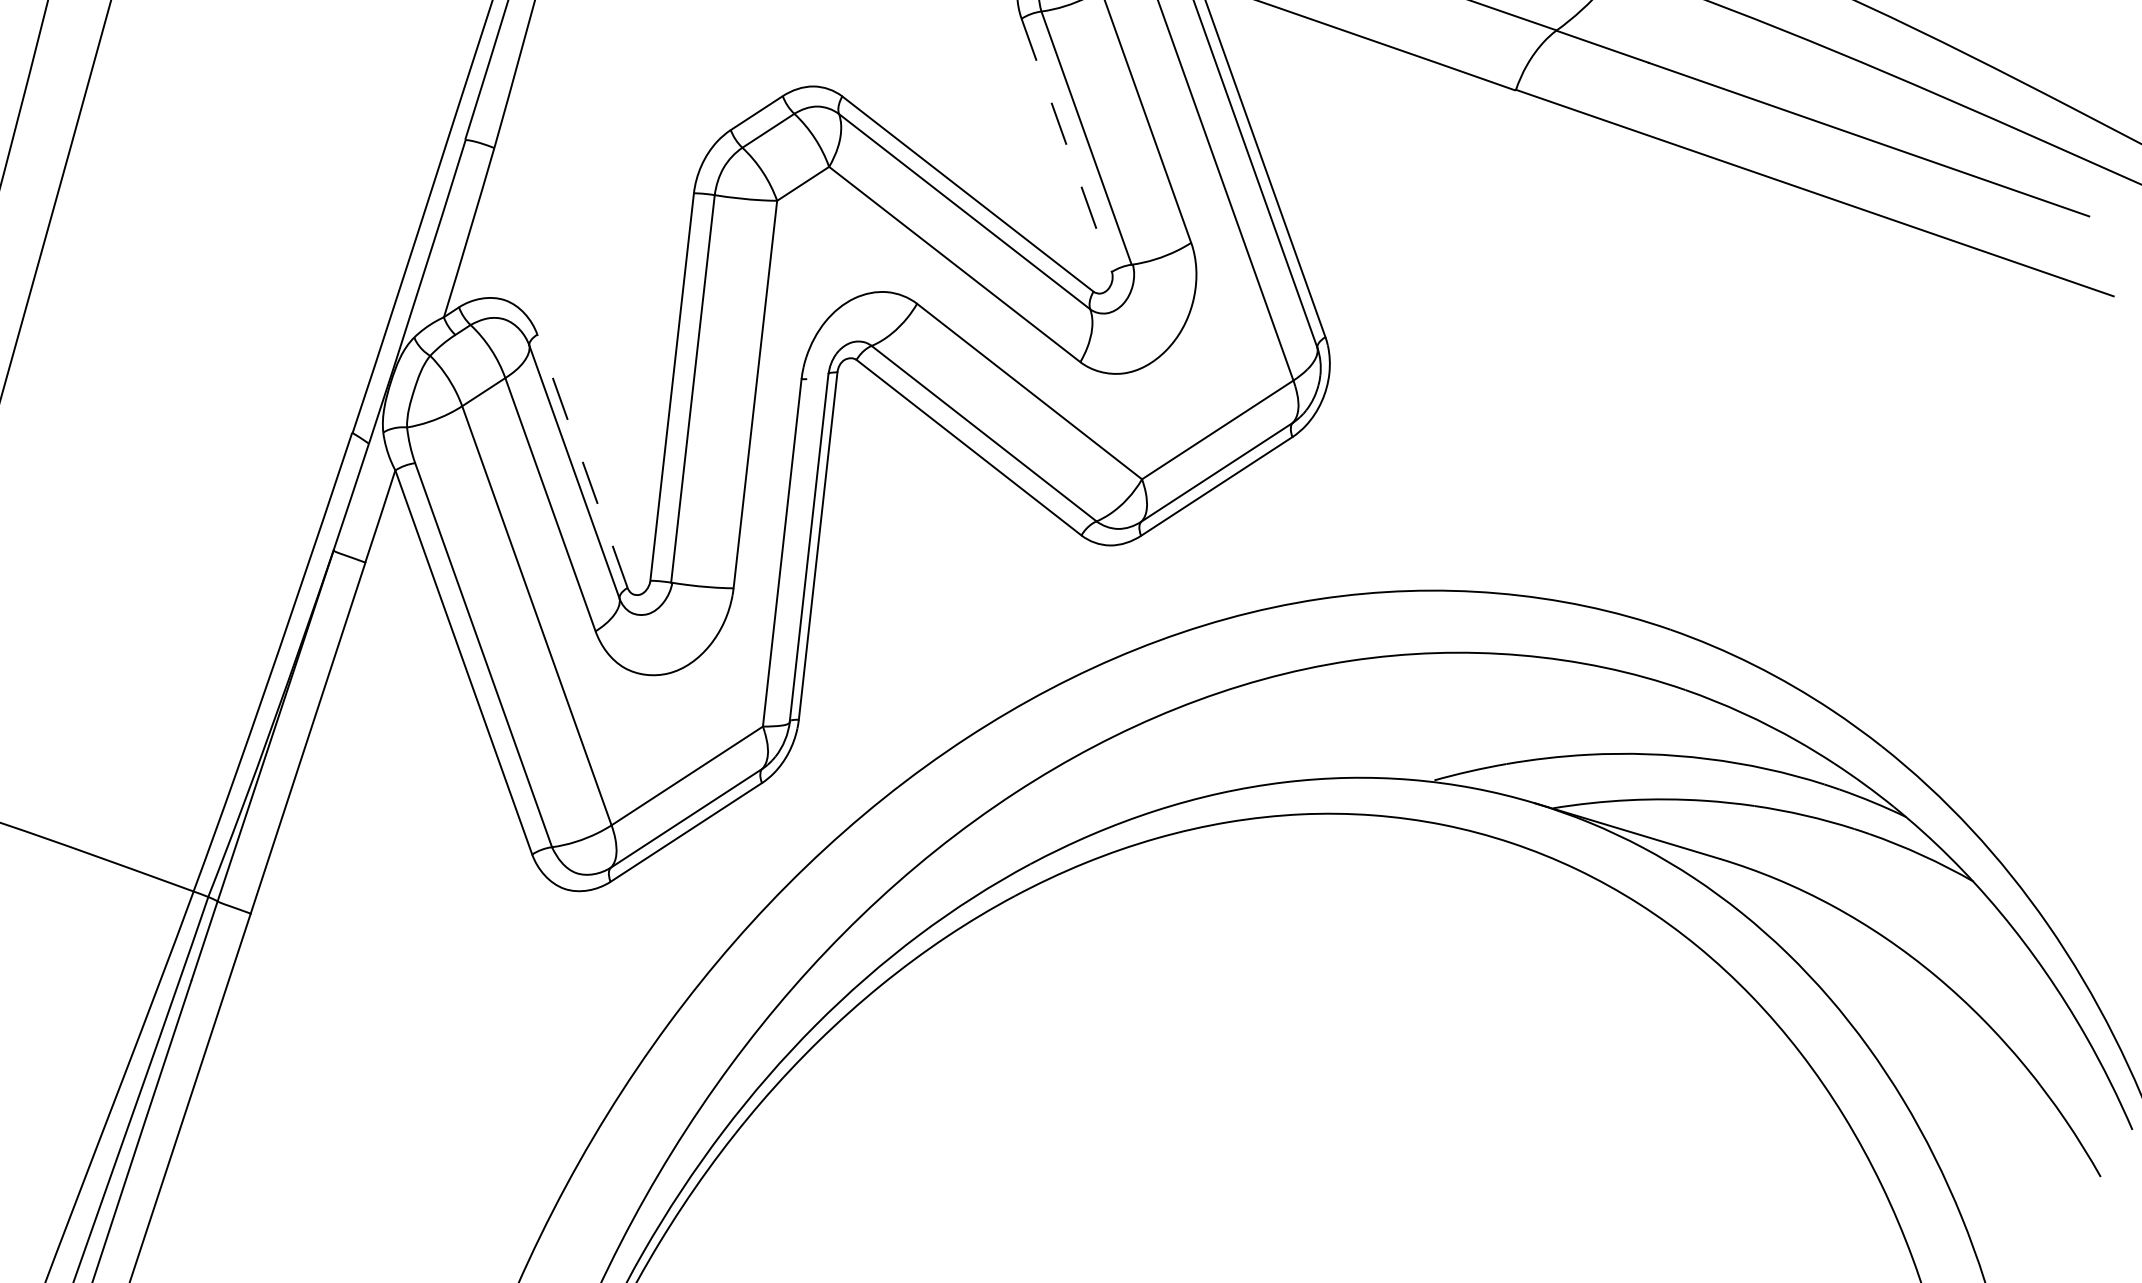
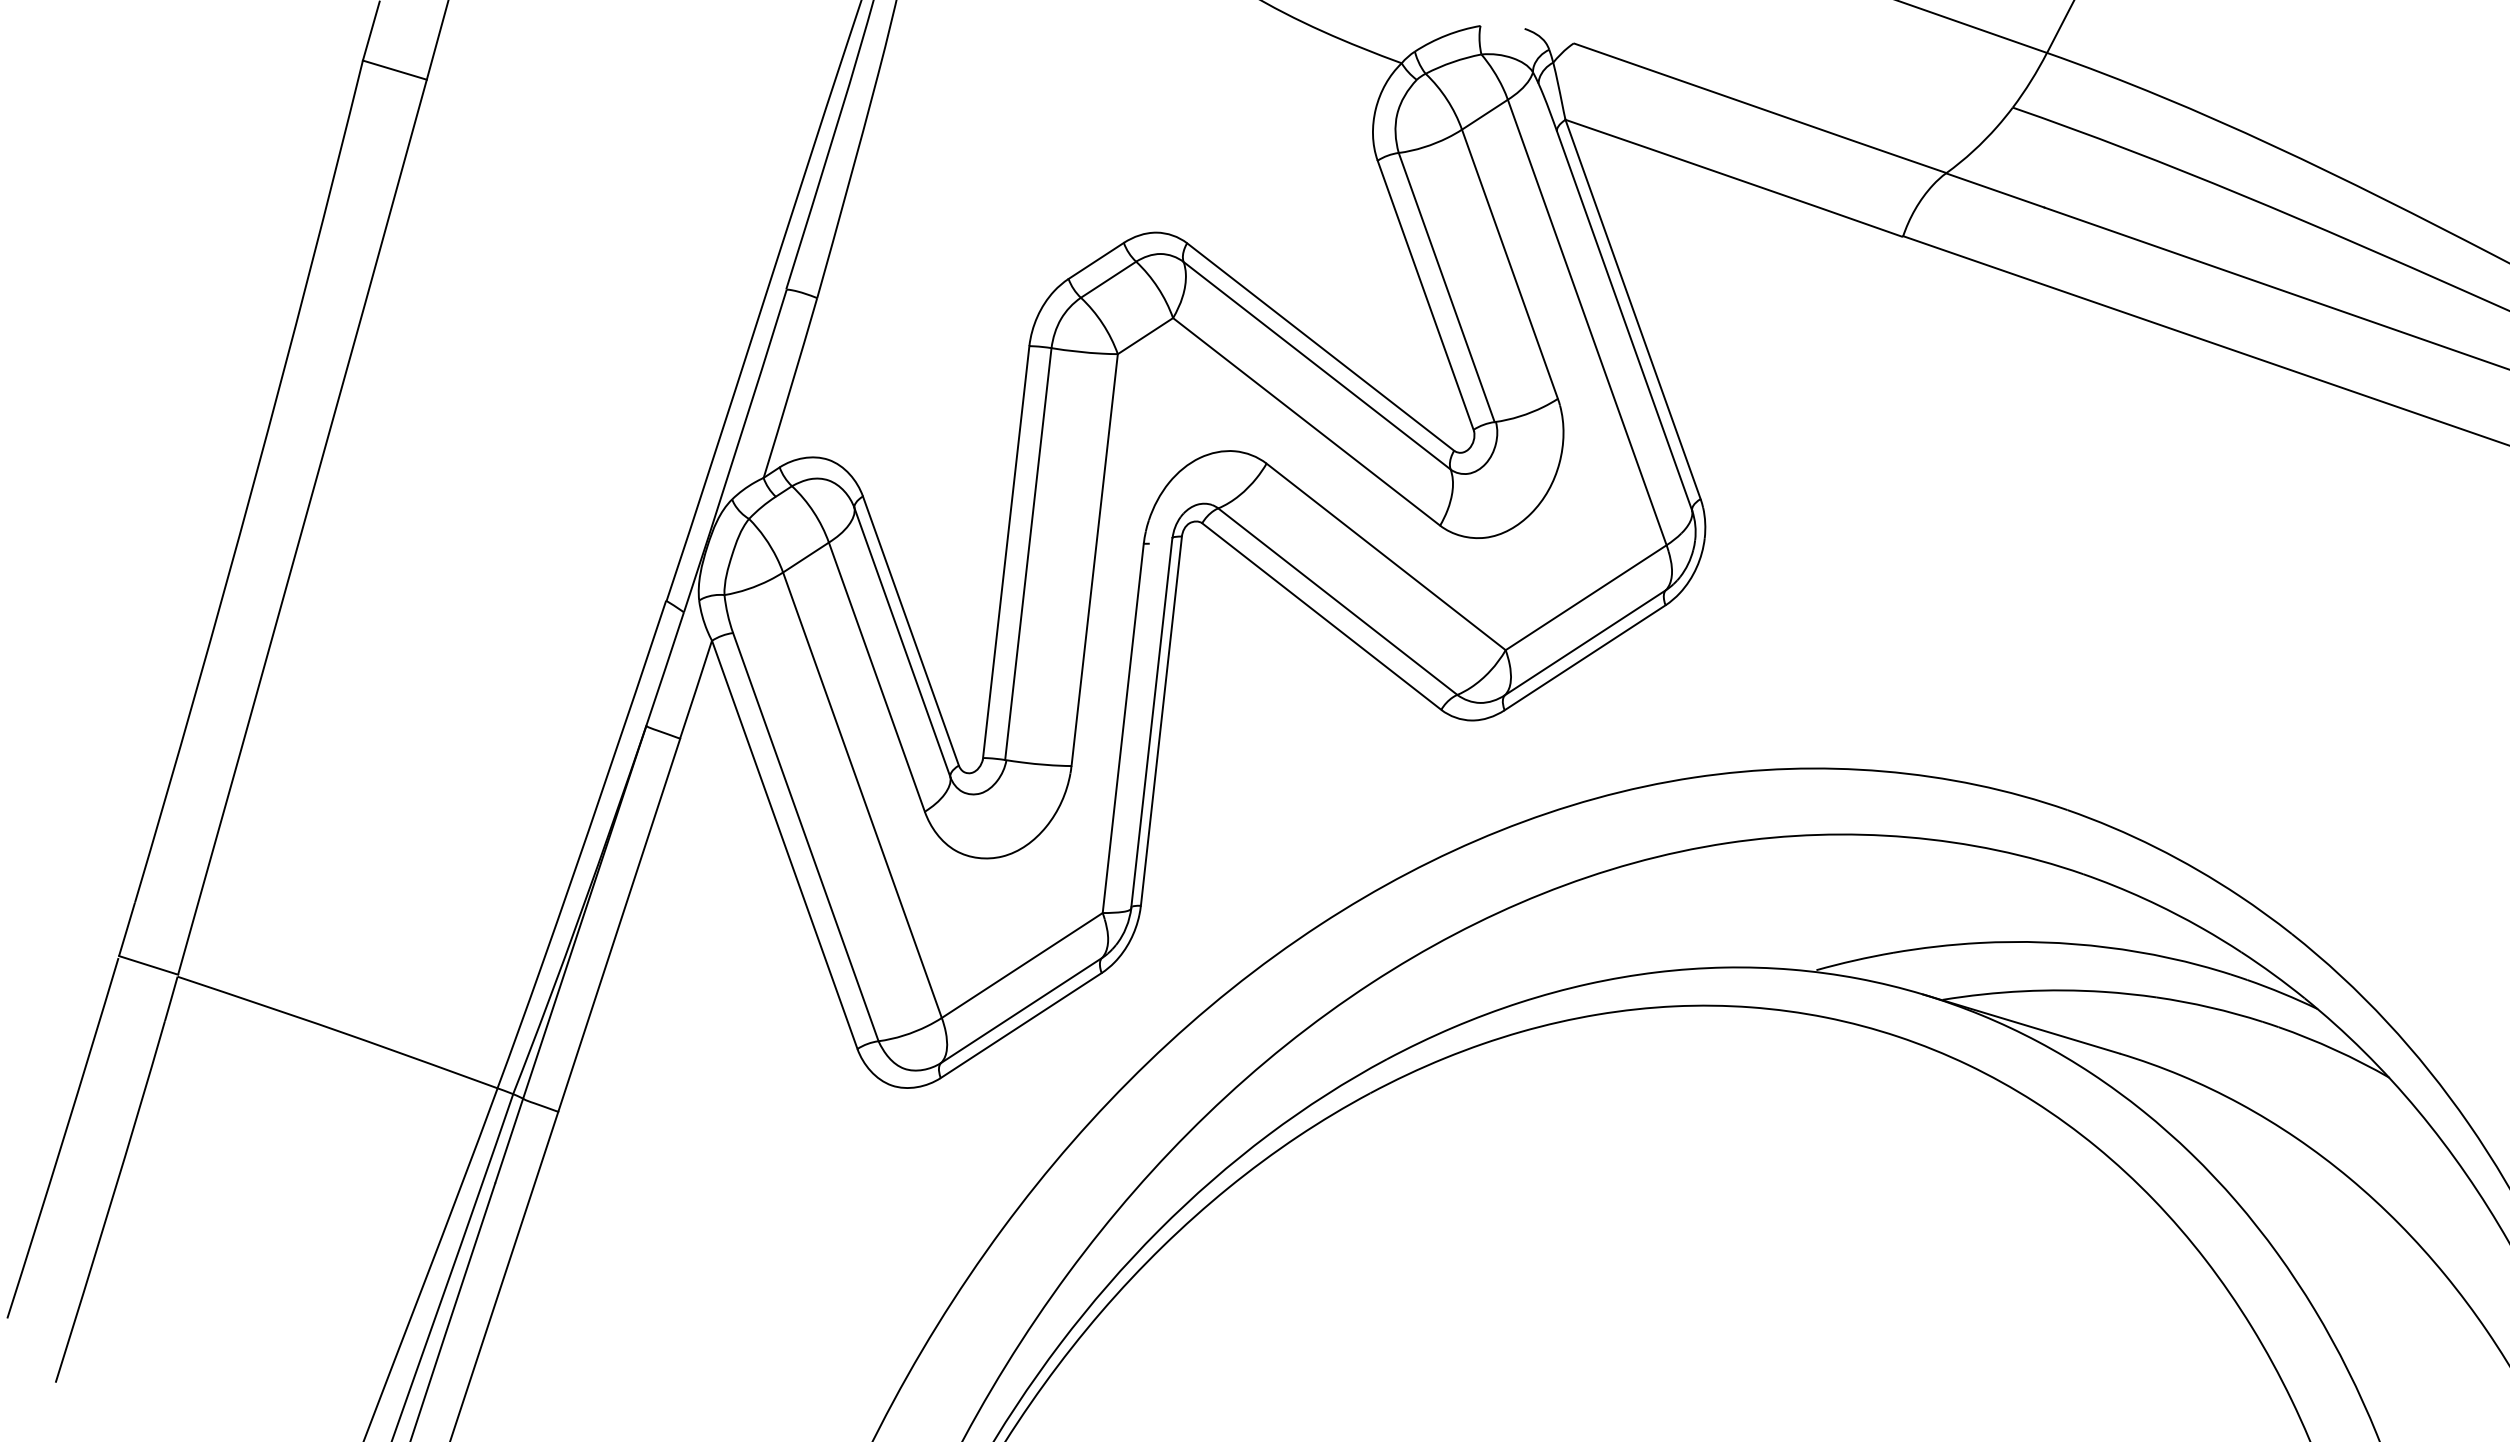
line: (1067, 146) -> (1426, 296), dashed -> solid
line: (582, 461) -> (910, 631), dashed -> solid

